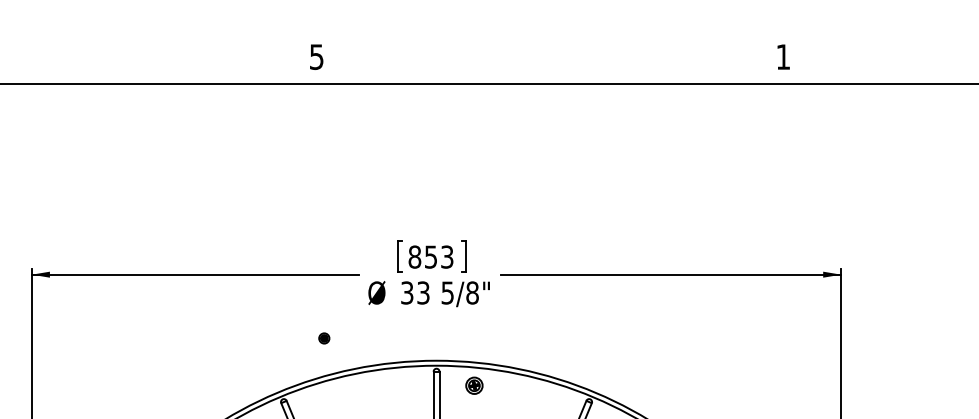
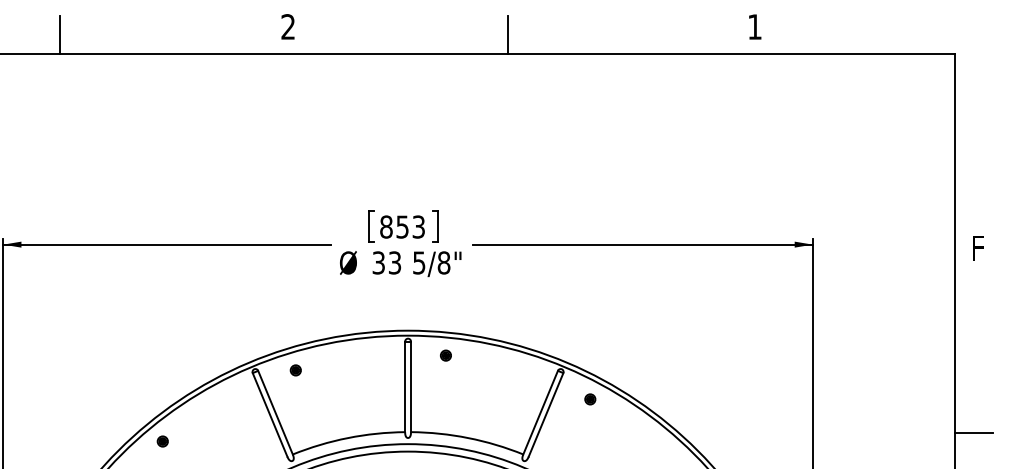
text: (315, 56) -> (287, 26), 5 -> 2
line: (88, 64) -> (60, 34), added
line: (535, 64) -> (507, 34), added
part: (323, 338) -> (295, 370), moved
part: (473, 385) -> (445, 355), size x0.62

